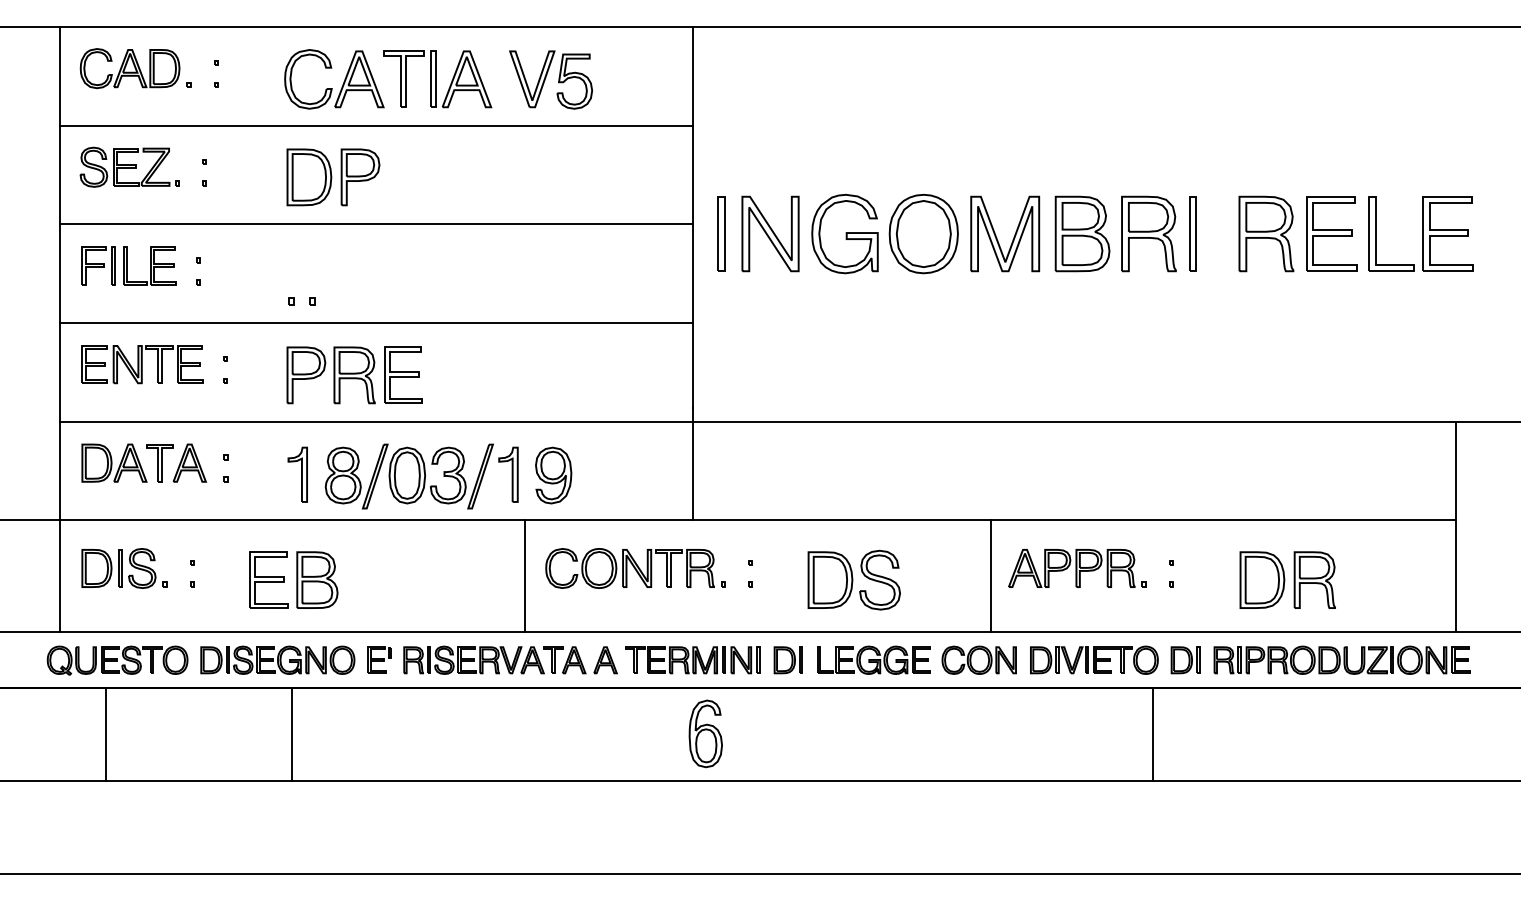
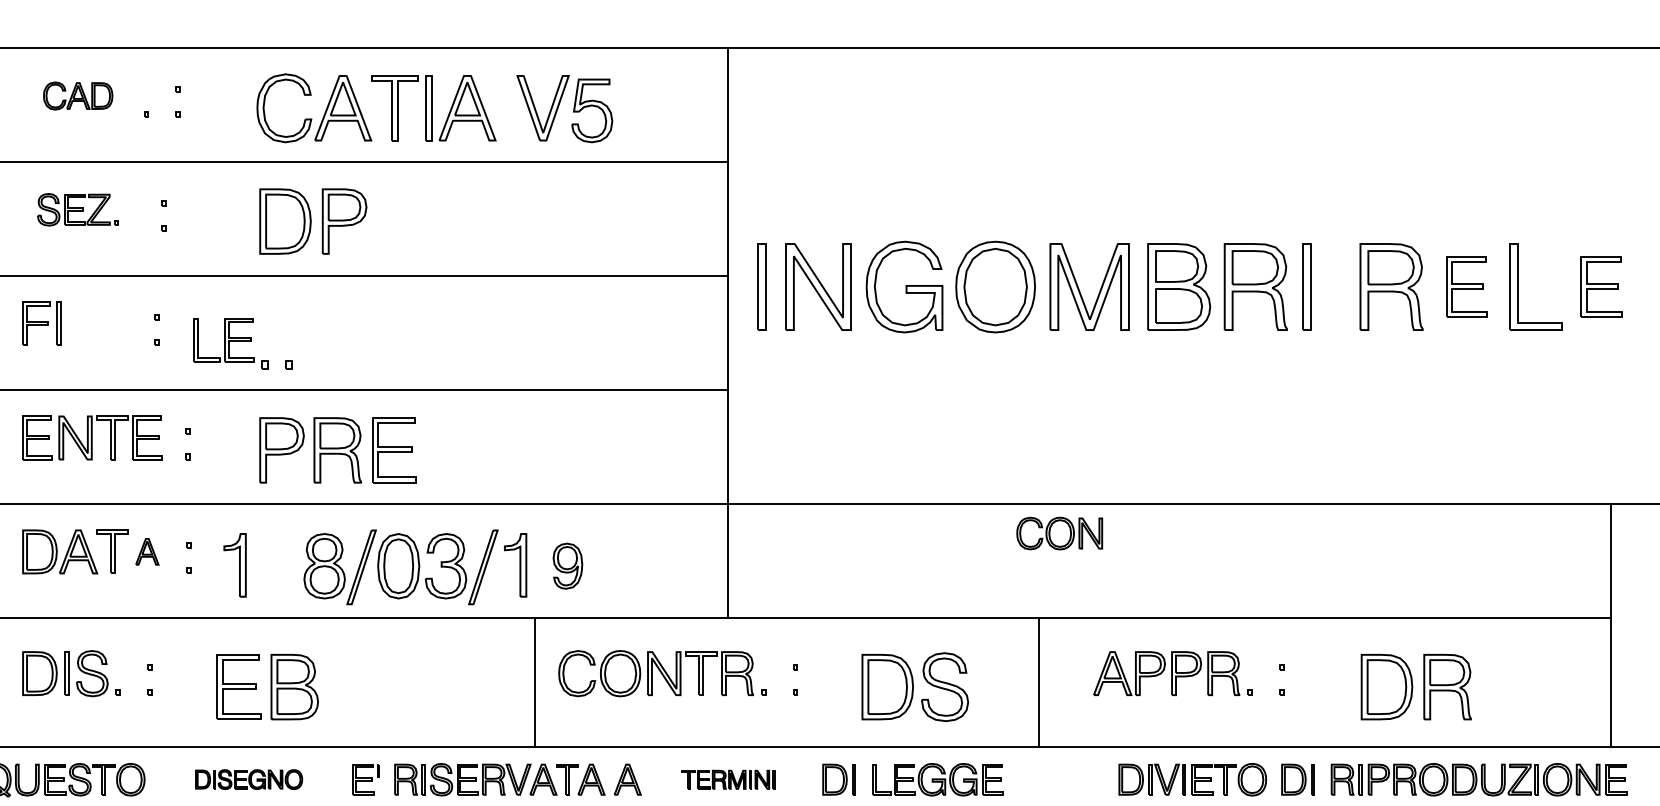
part: (129, 68) -> (77, 95), size x0.6
part: (129, 166) -> (77, 209), size x0.7
part: (1331, 233) -> (1466, 286), size x0.7
part: (1447, 233) -> (1600, 286), size x0.7
part: (149, 265) -> (223, 339), moved
part: (189, 462) -> (146, 551), size x0.6
part: (297, 474) -> (234, 564), moved
part: (553, 475) -> (567, 566), size x0.7
line: (990, 576) -> (1039, 682), moved
part: (277, 659) -> (248, 778), size x0.6
part: (978, 659) -> (1058, 532), moved
part: (692, 660) -> (728, 779), size x0.6

